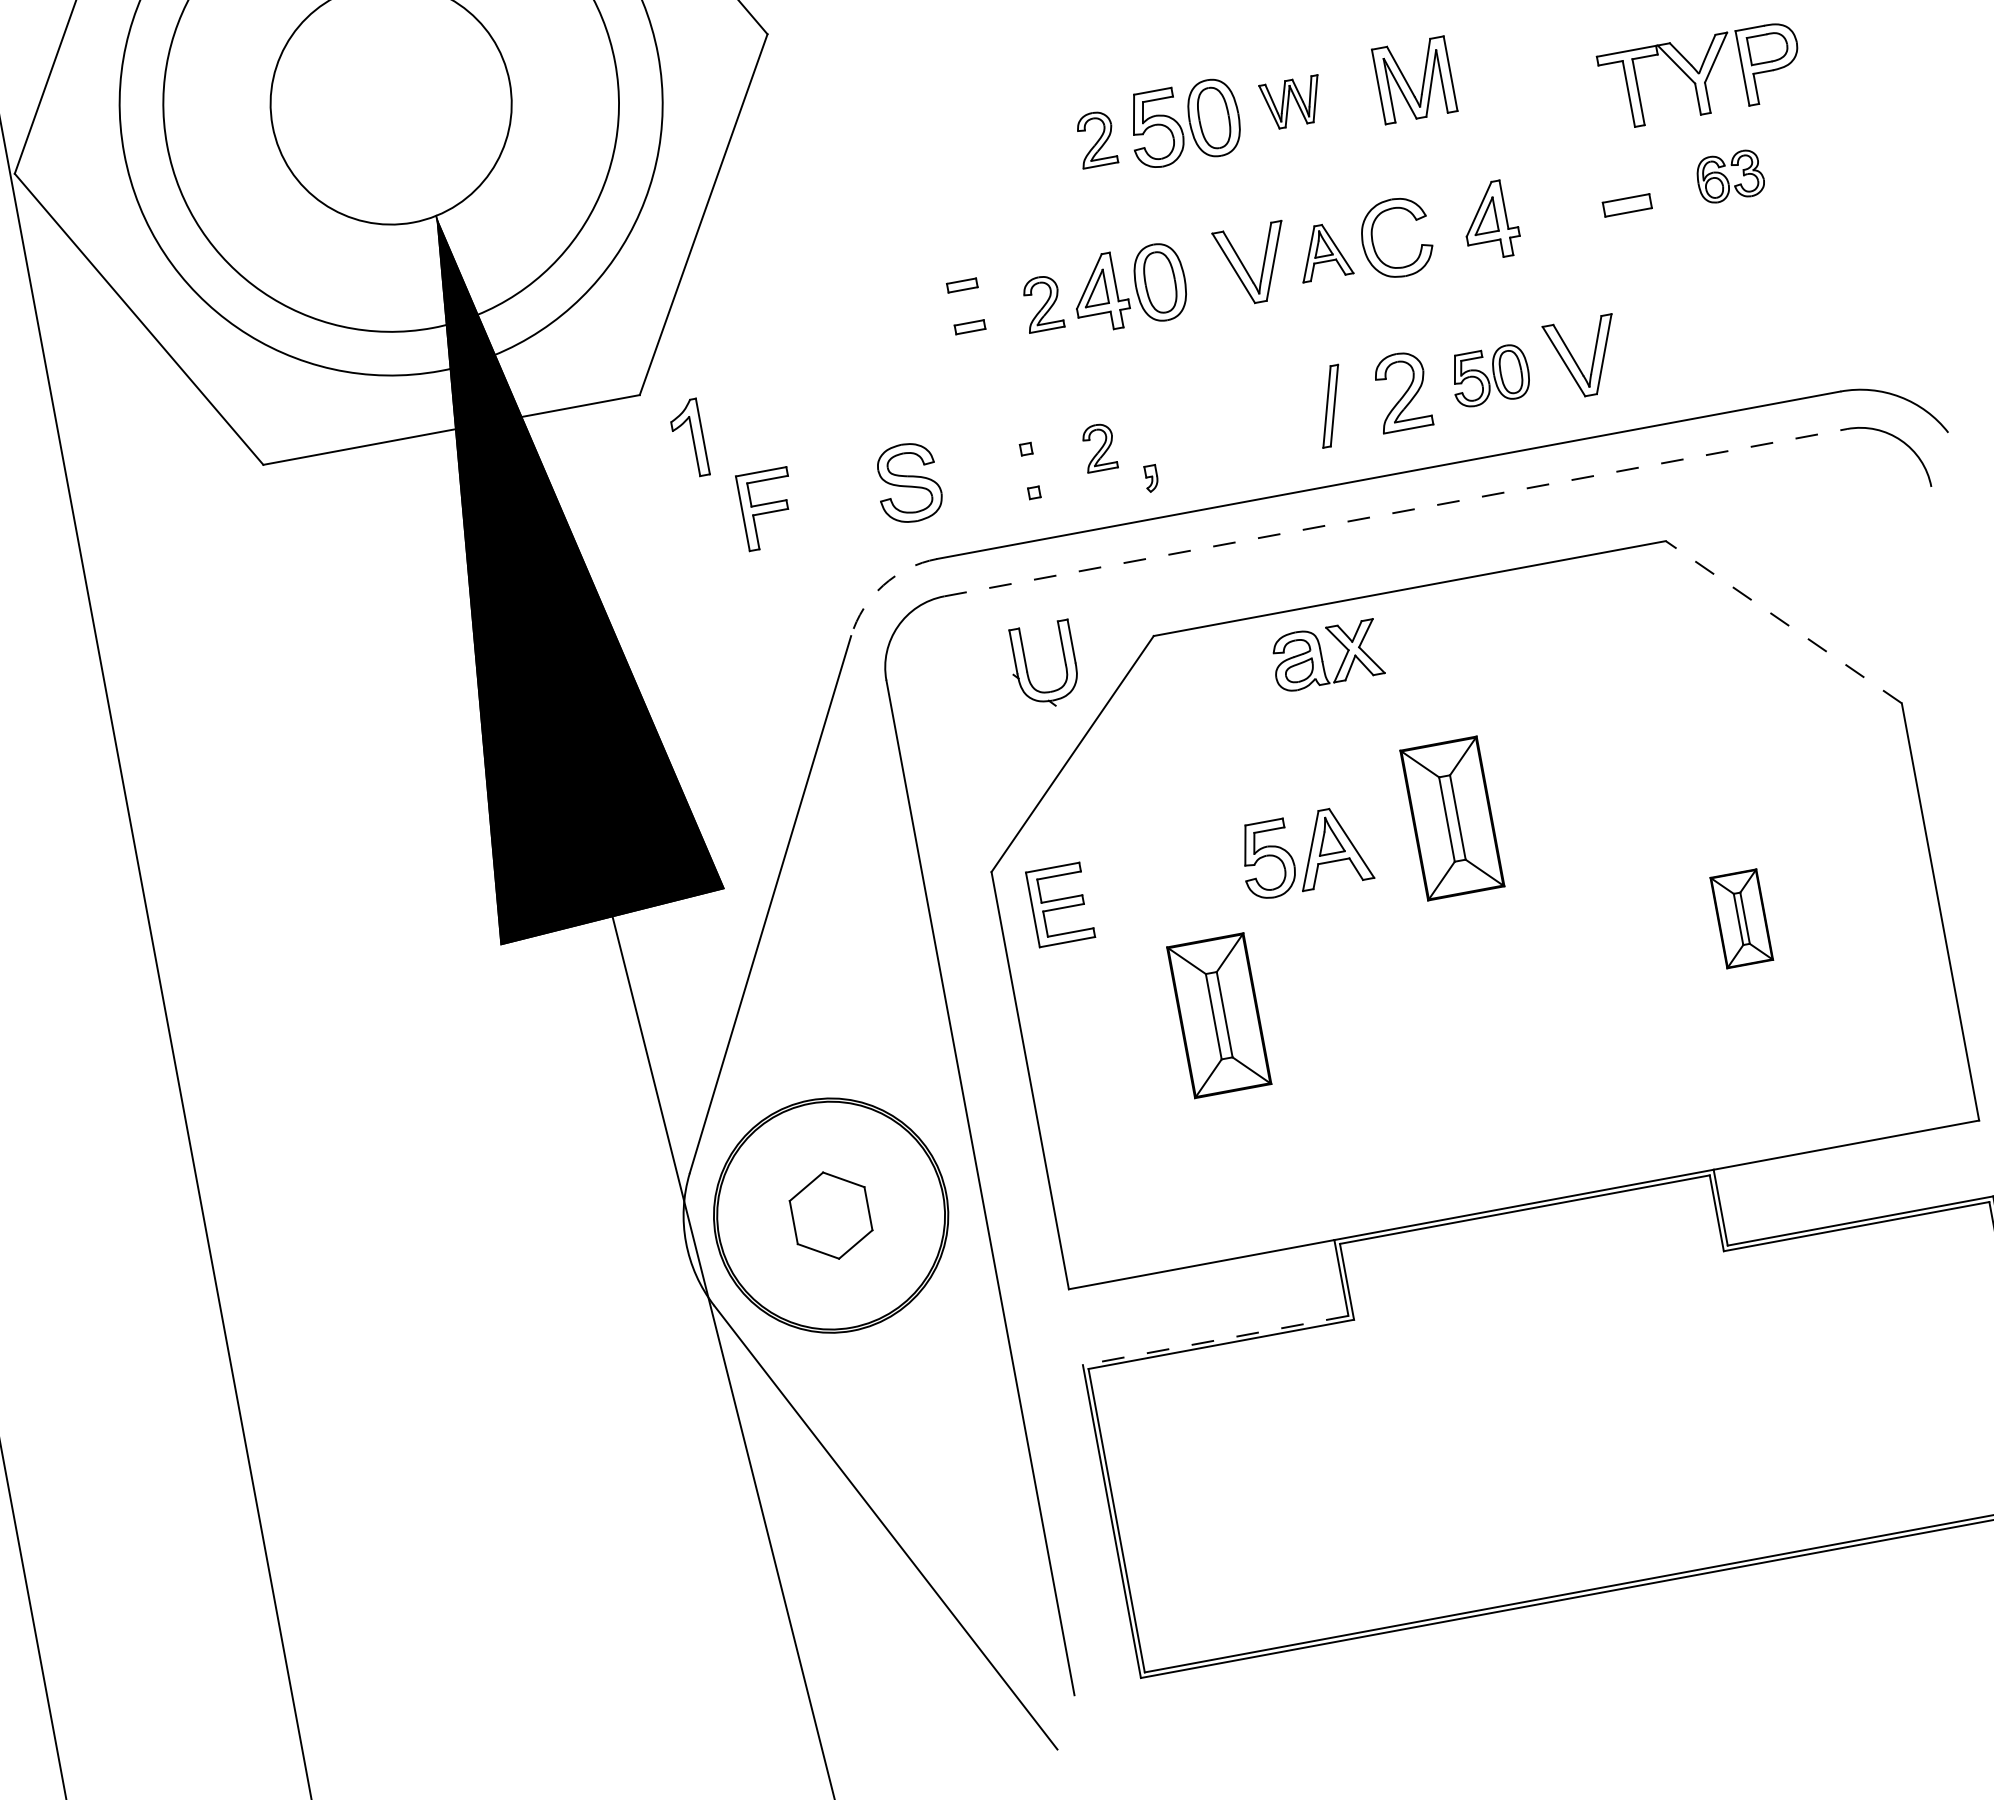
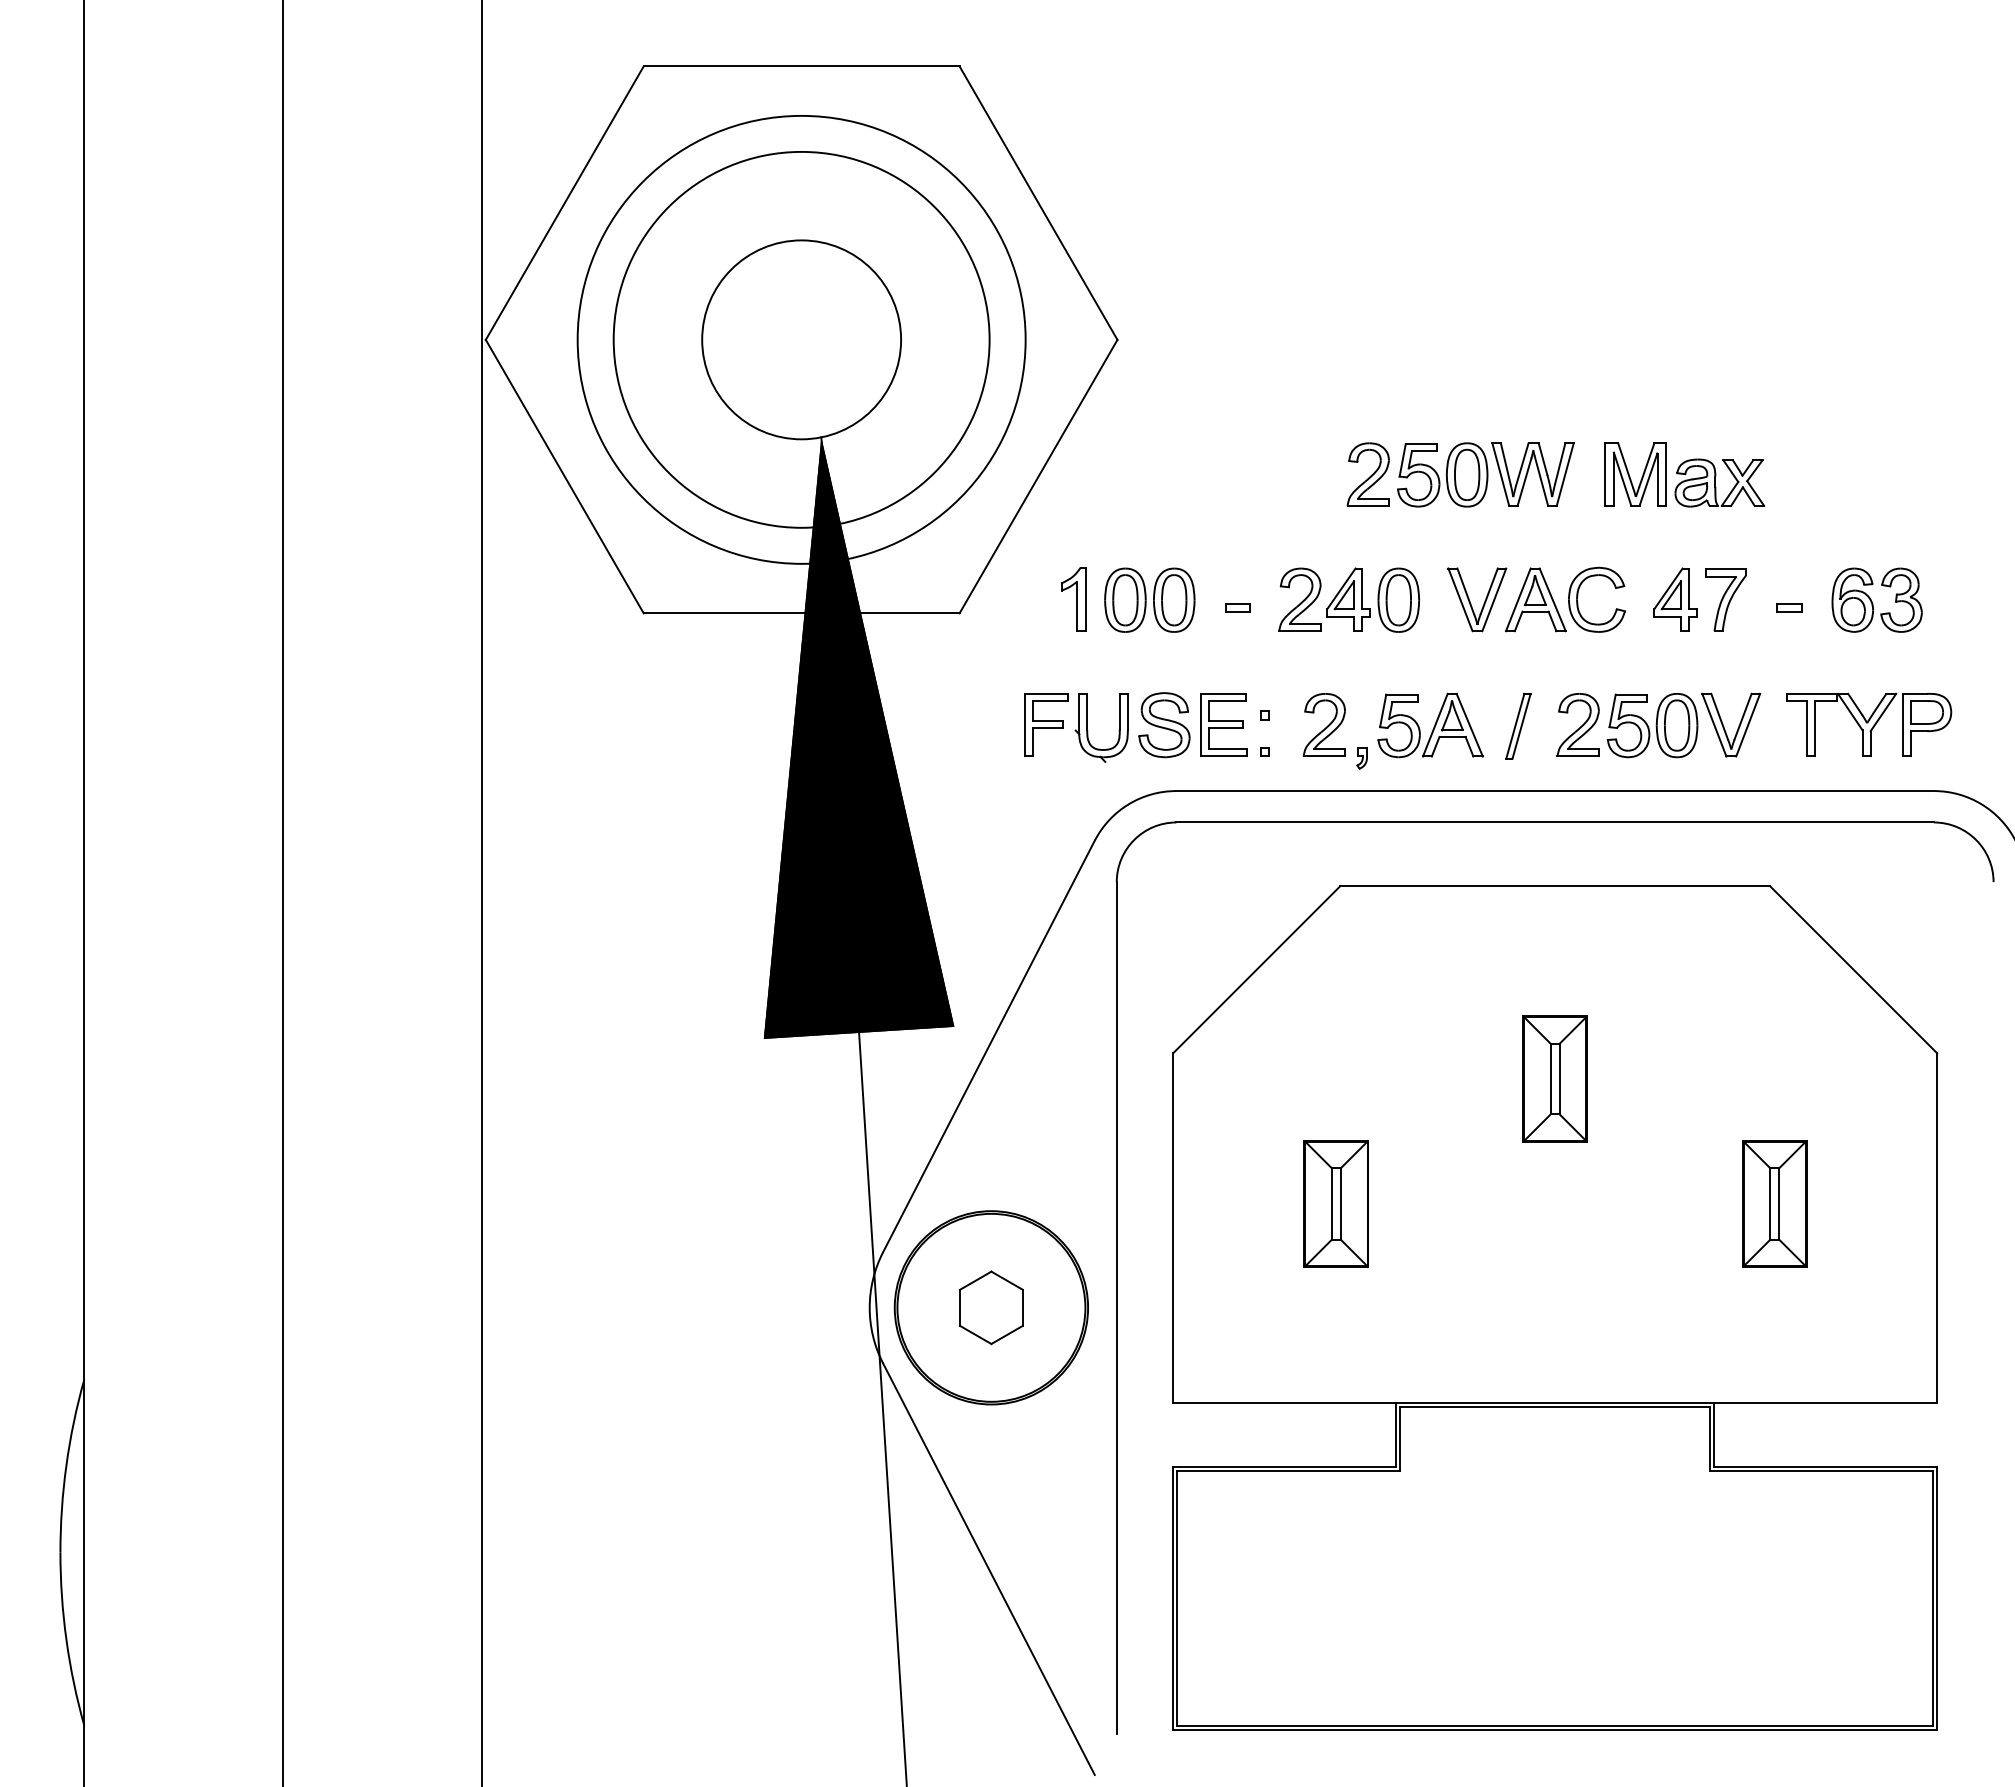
part: (1702, 75) -> (1869, 724), moved
part: (1291, 103) -> (1532, 474), size x1.67
part: (1095, 139) -> (1367, 474), size x1.43
part: (1729, 176) -> (1876, 599), size x1.67
part: (1627, 204) -> (1789, 607), size x0.62
part: (1549, 209) -> (1725, 599), added
part: (1323, 251) -> (1535, 599), size x1.43
part: (961, 284) -> (1237, 572), removed
part: (1041, 303) -> (1299, 599), size x1.43
part: (863, 336) -> (1149, 599), added
part: (1490, 375) -> (1652, 725), size x1.43
part: (688, 439) -> (1073, 599), moved
part: (1098, 447) -> (1323, 724), size x1.67
line: (1396, 512) -> (1555, 822), dashed -> solid
arc: (883, 585) -> (1128, 804), dashed -> solid
line: (1783, 622) -> (1853, 969), dashed -> solid
part: (1326, 655) -> (1719, 482), moved
part: (1028, 671) -> (1088, 730), moved
part: (1305, 852) -> (1430, 725), moved
part: (1059, 904) -> (1223, 724), moved
part: (1741, 918) -> (1774, 1203), size x1.67
line: (1215, 1339) -> (1284, 1466), dashed -> solid

